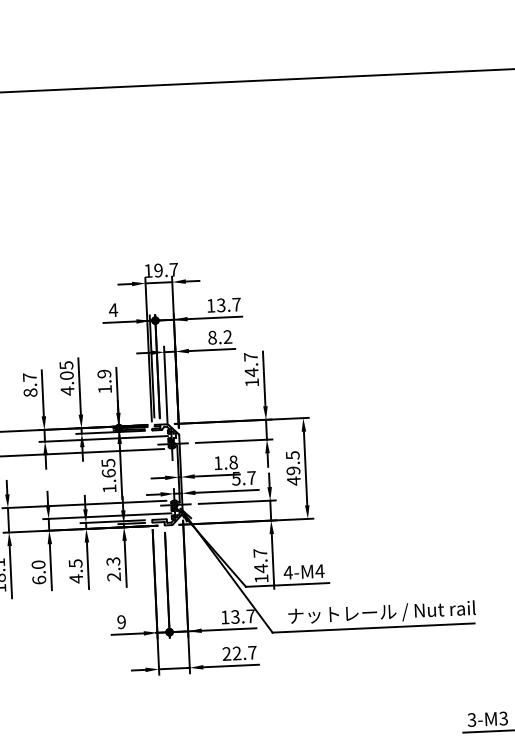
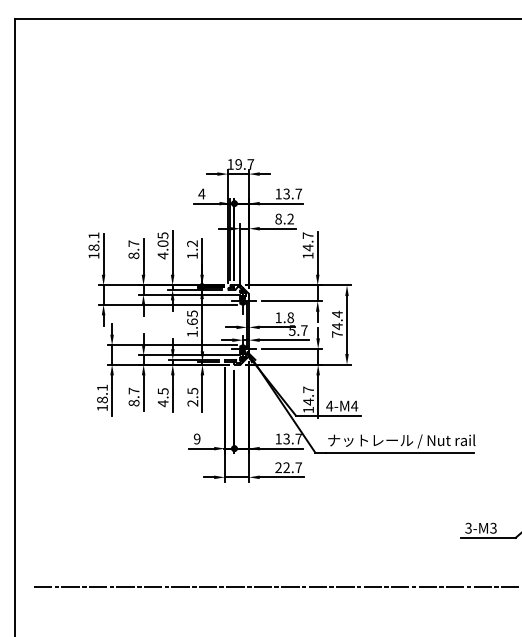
text: (104, 373) -> (192, 243), 1.9 -> 1.2
text: (293, 468) -> (337, 324), 49.5 -> 74.4
text: (112, 561) -> (192, 391), 2.3 -> 2.5
text: (38, 571) -> (133, 396), 6.0 -> 8.7

